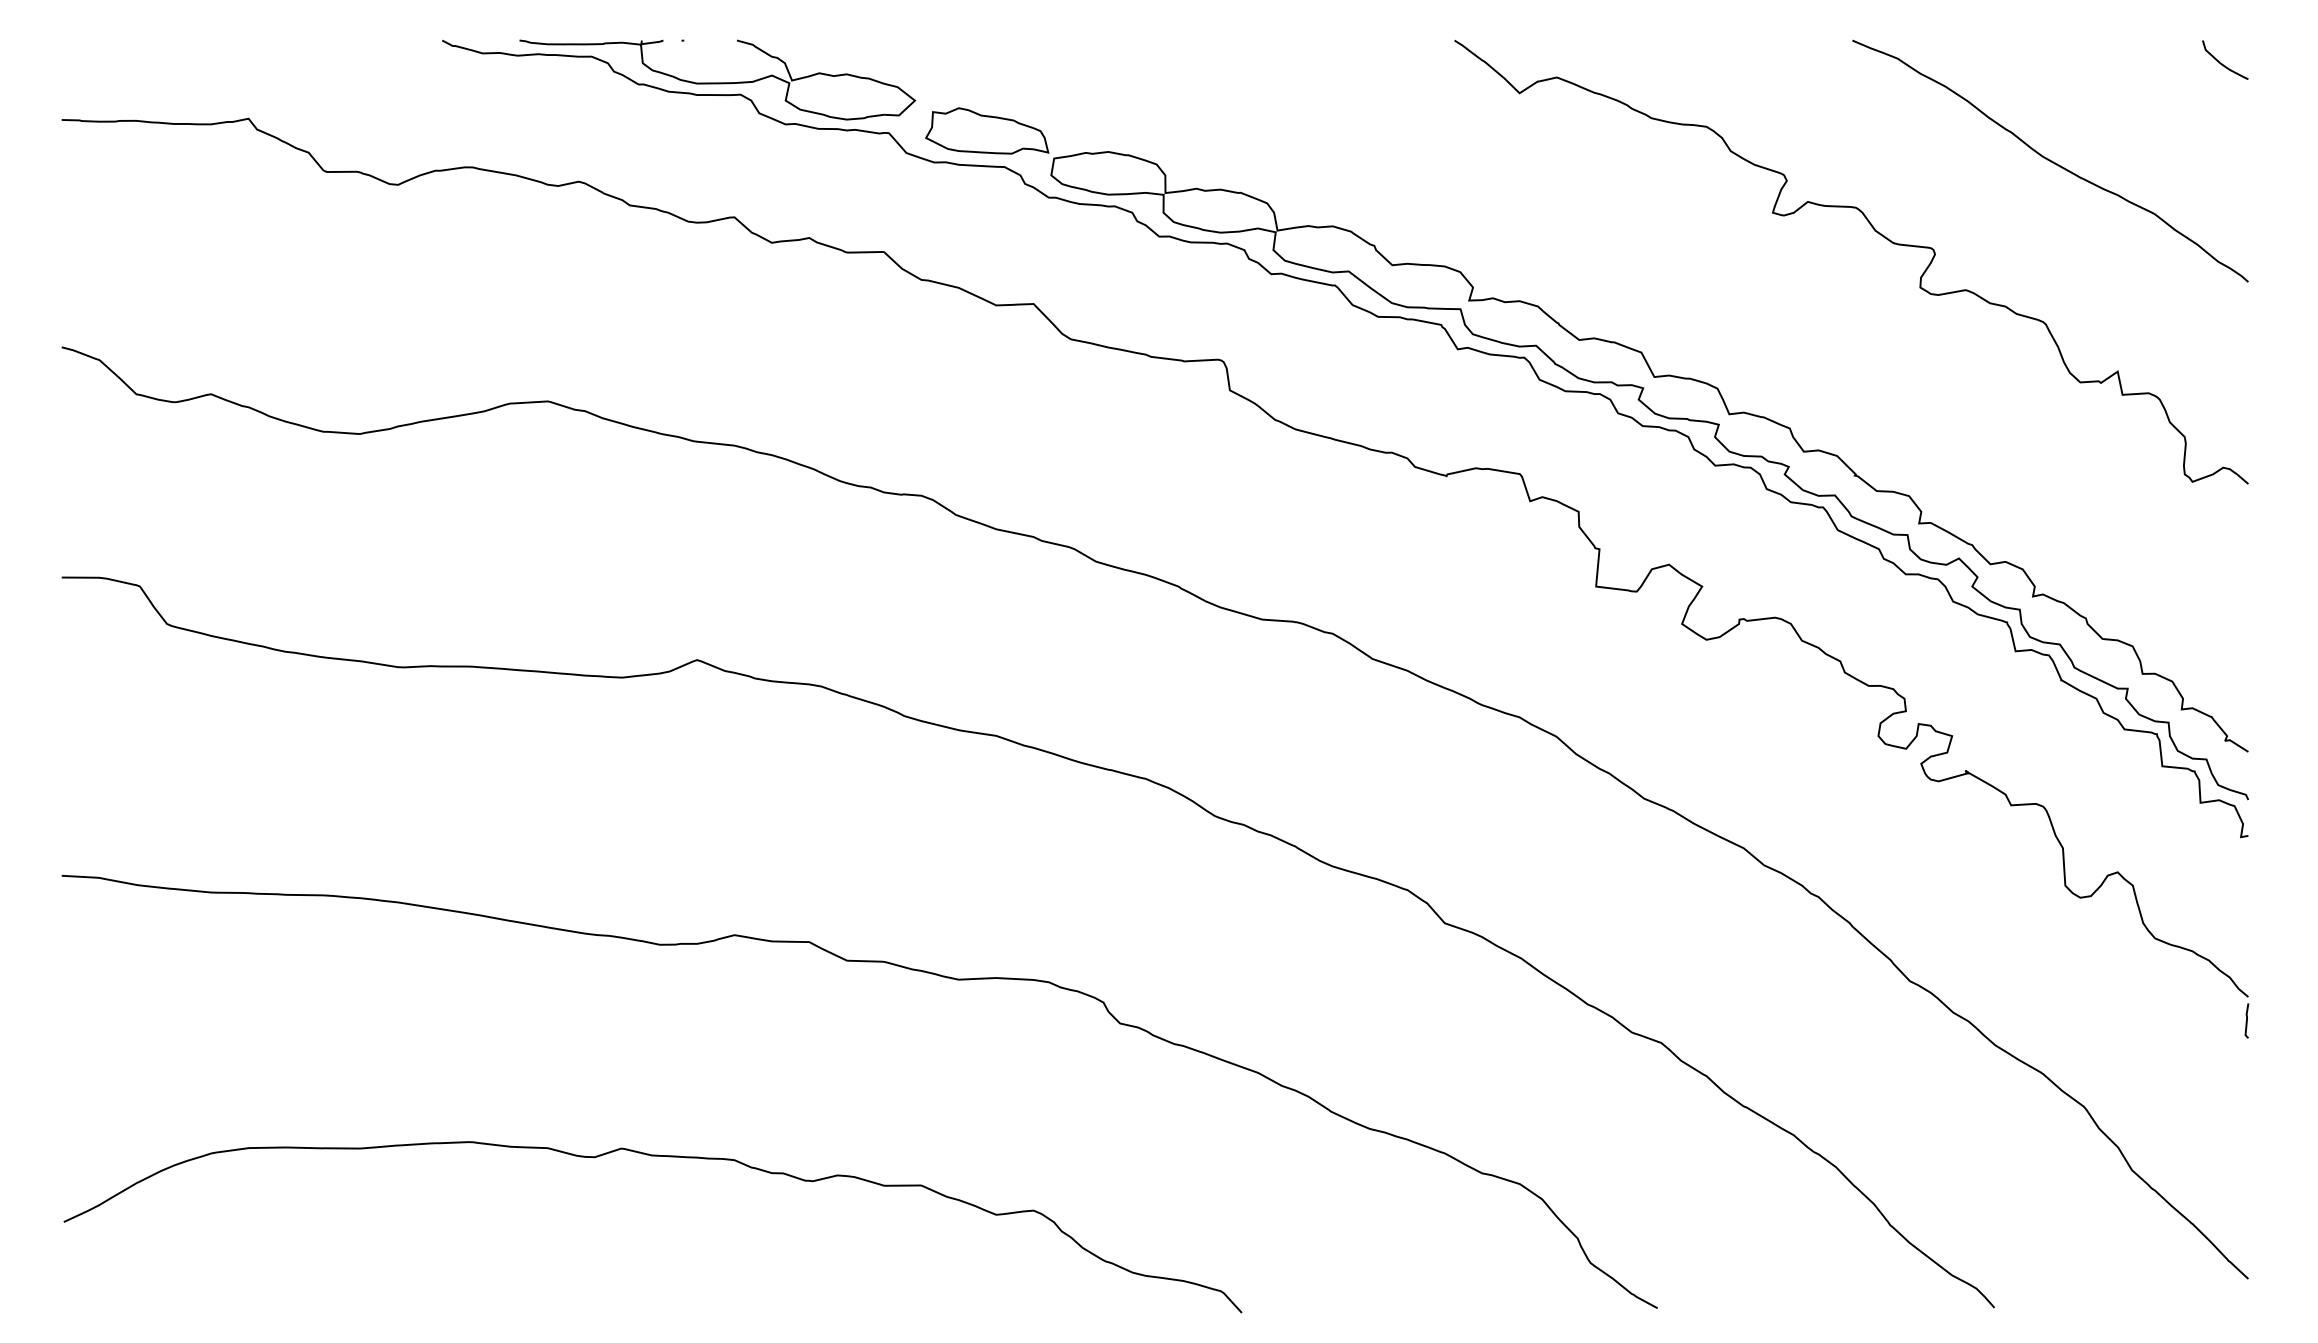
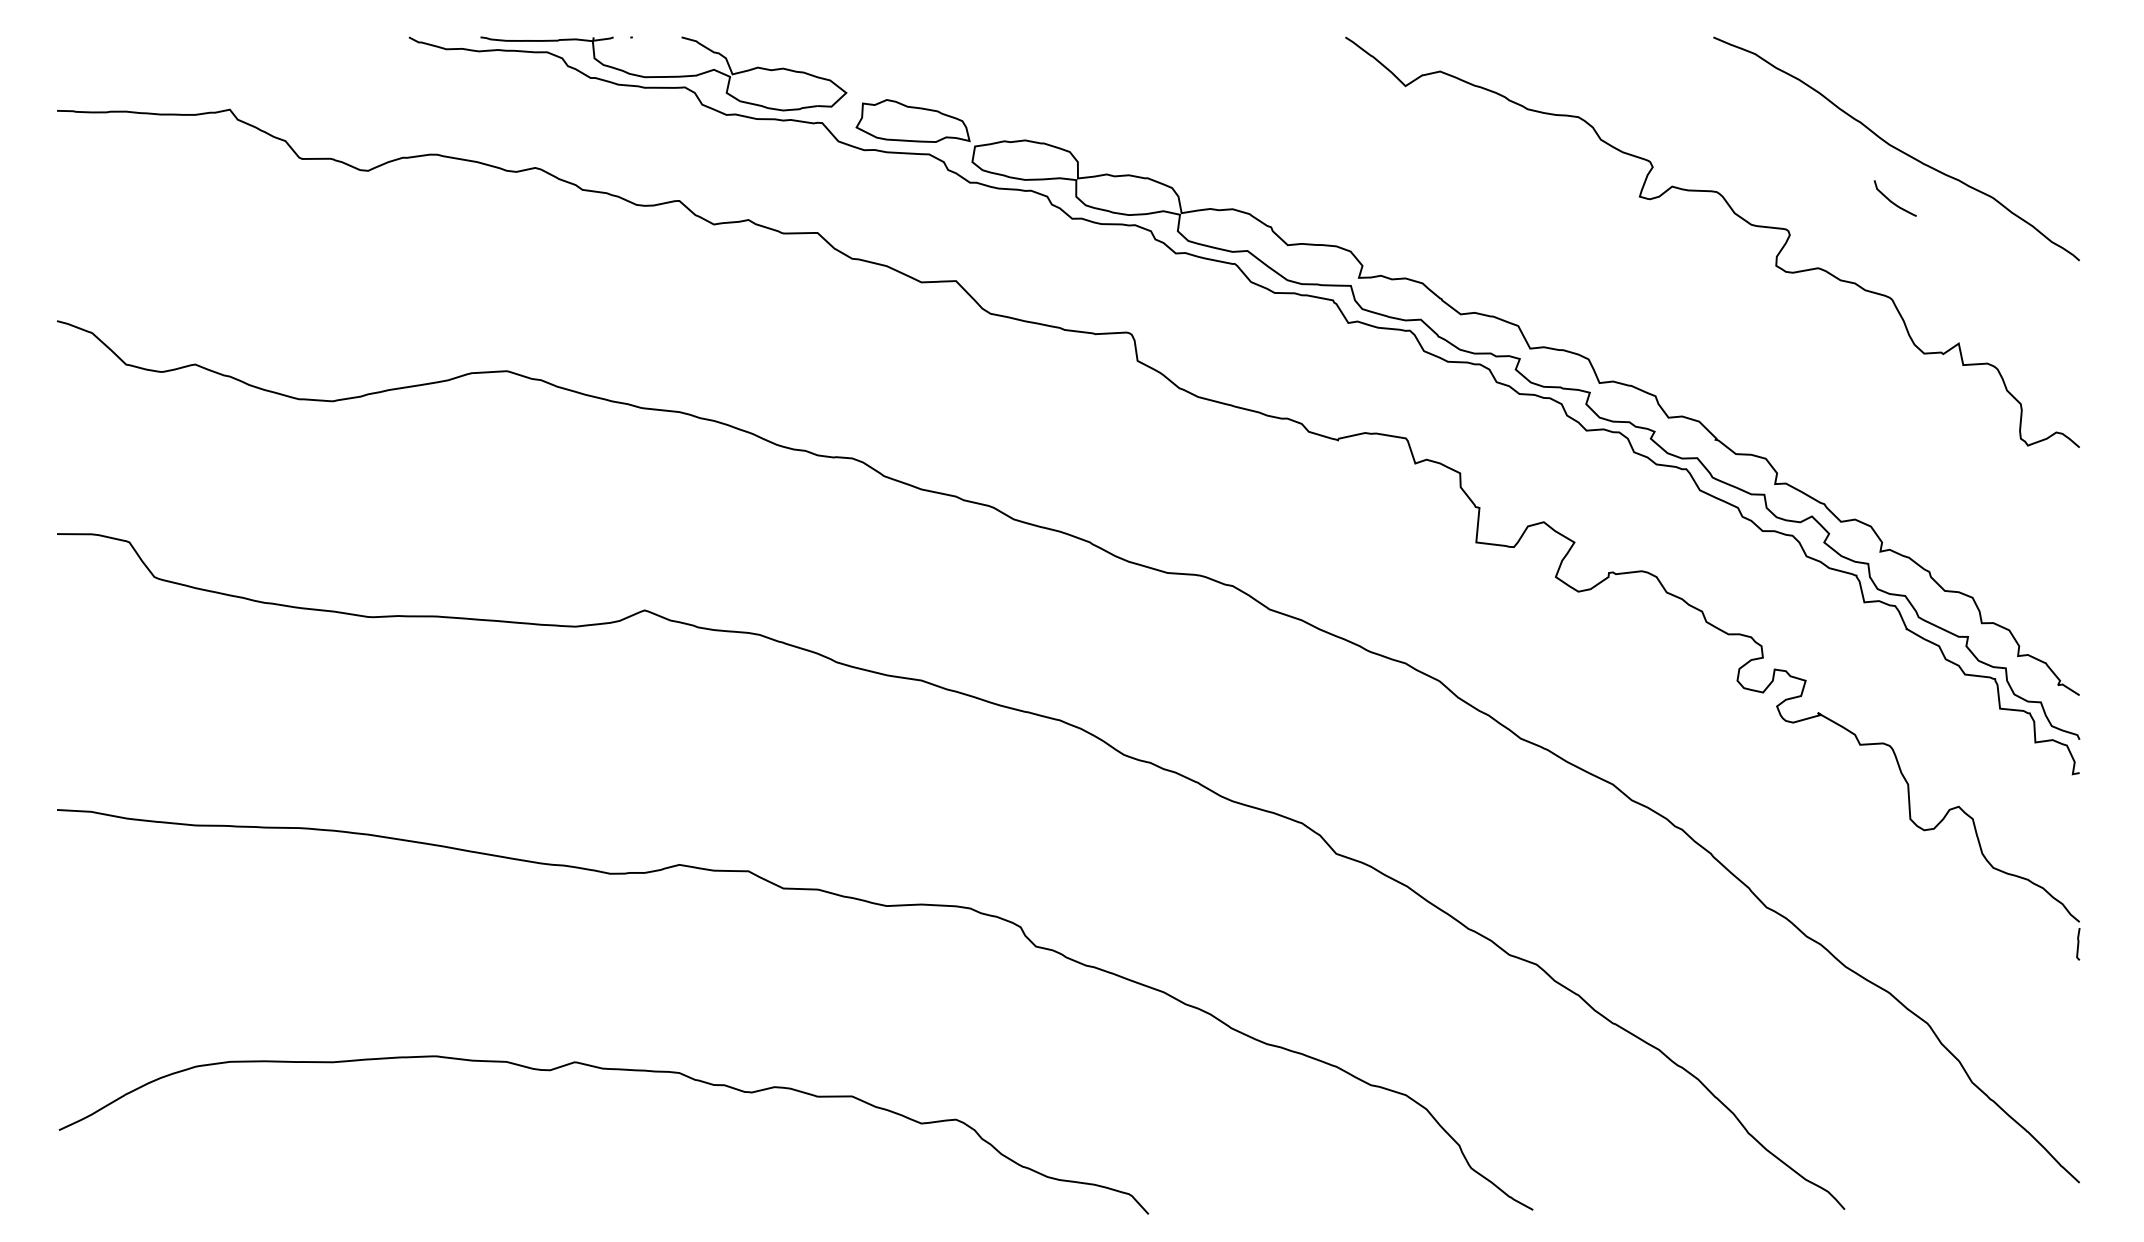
curve: (2221, 62) -> (1891, 200), moved

